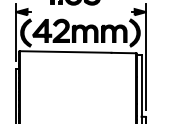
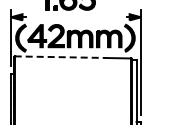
line: (65, 52) -> (60, 57), solid -> dashed

